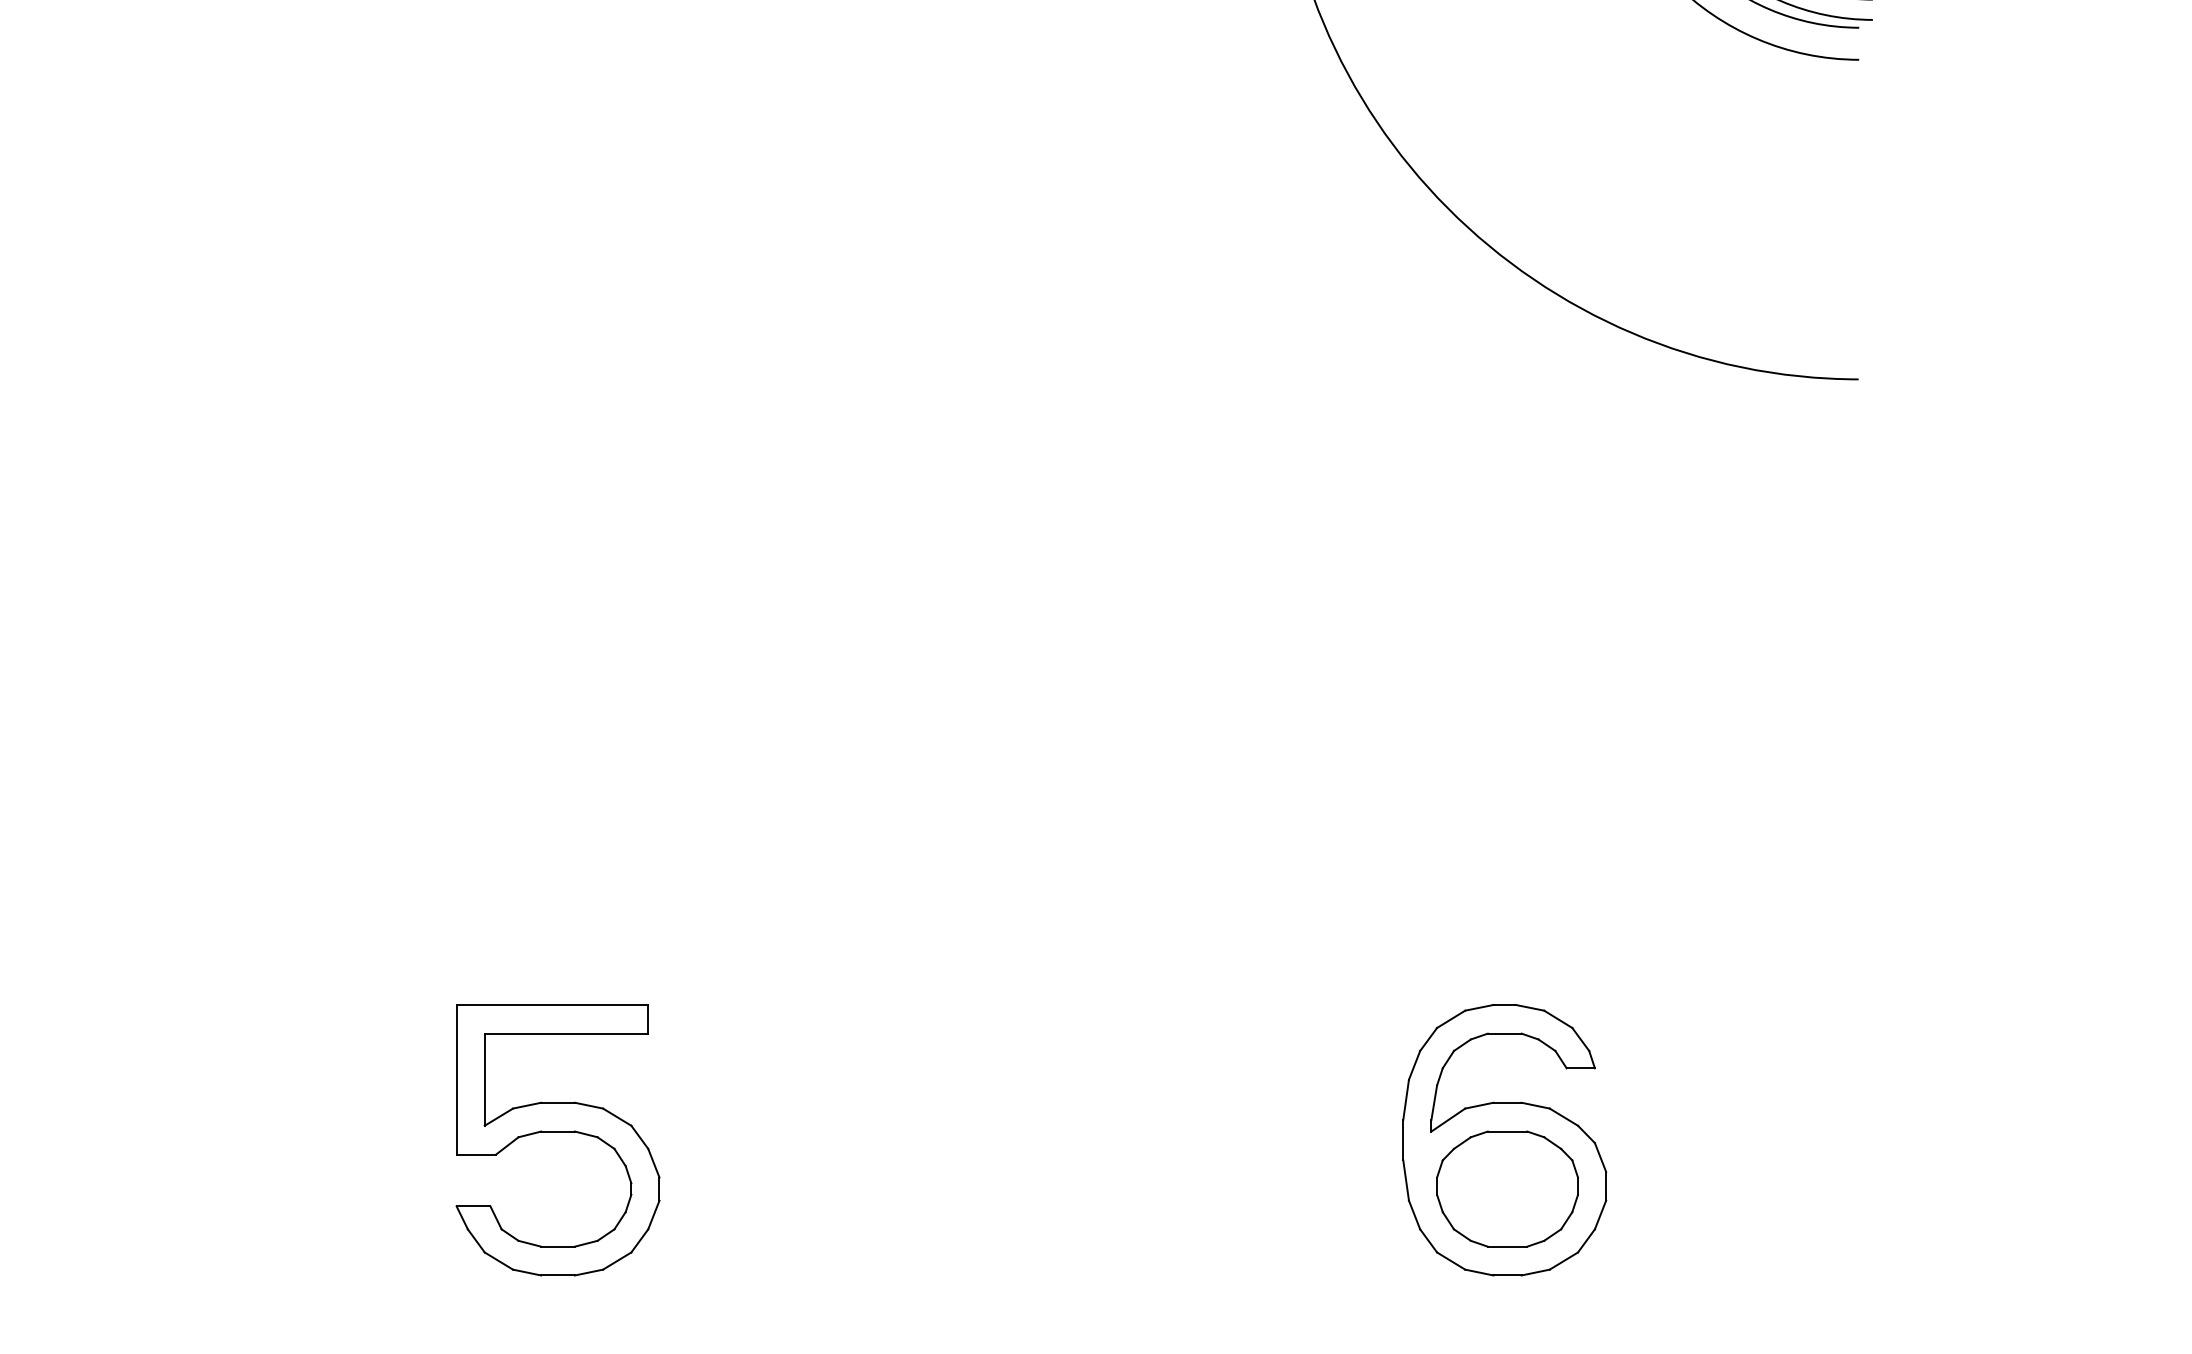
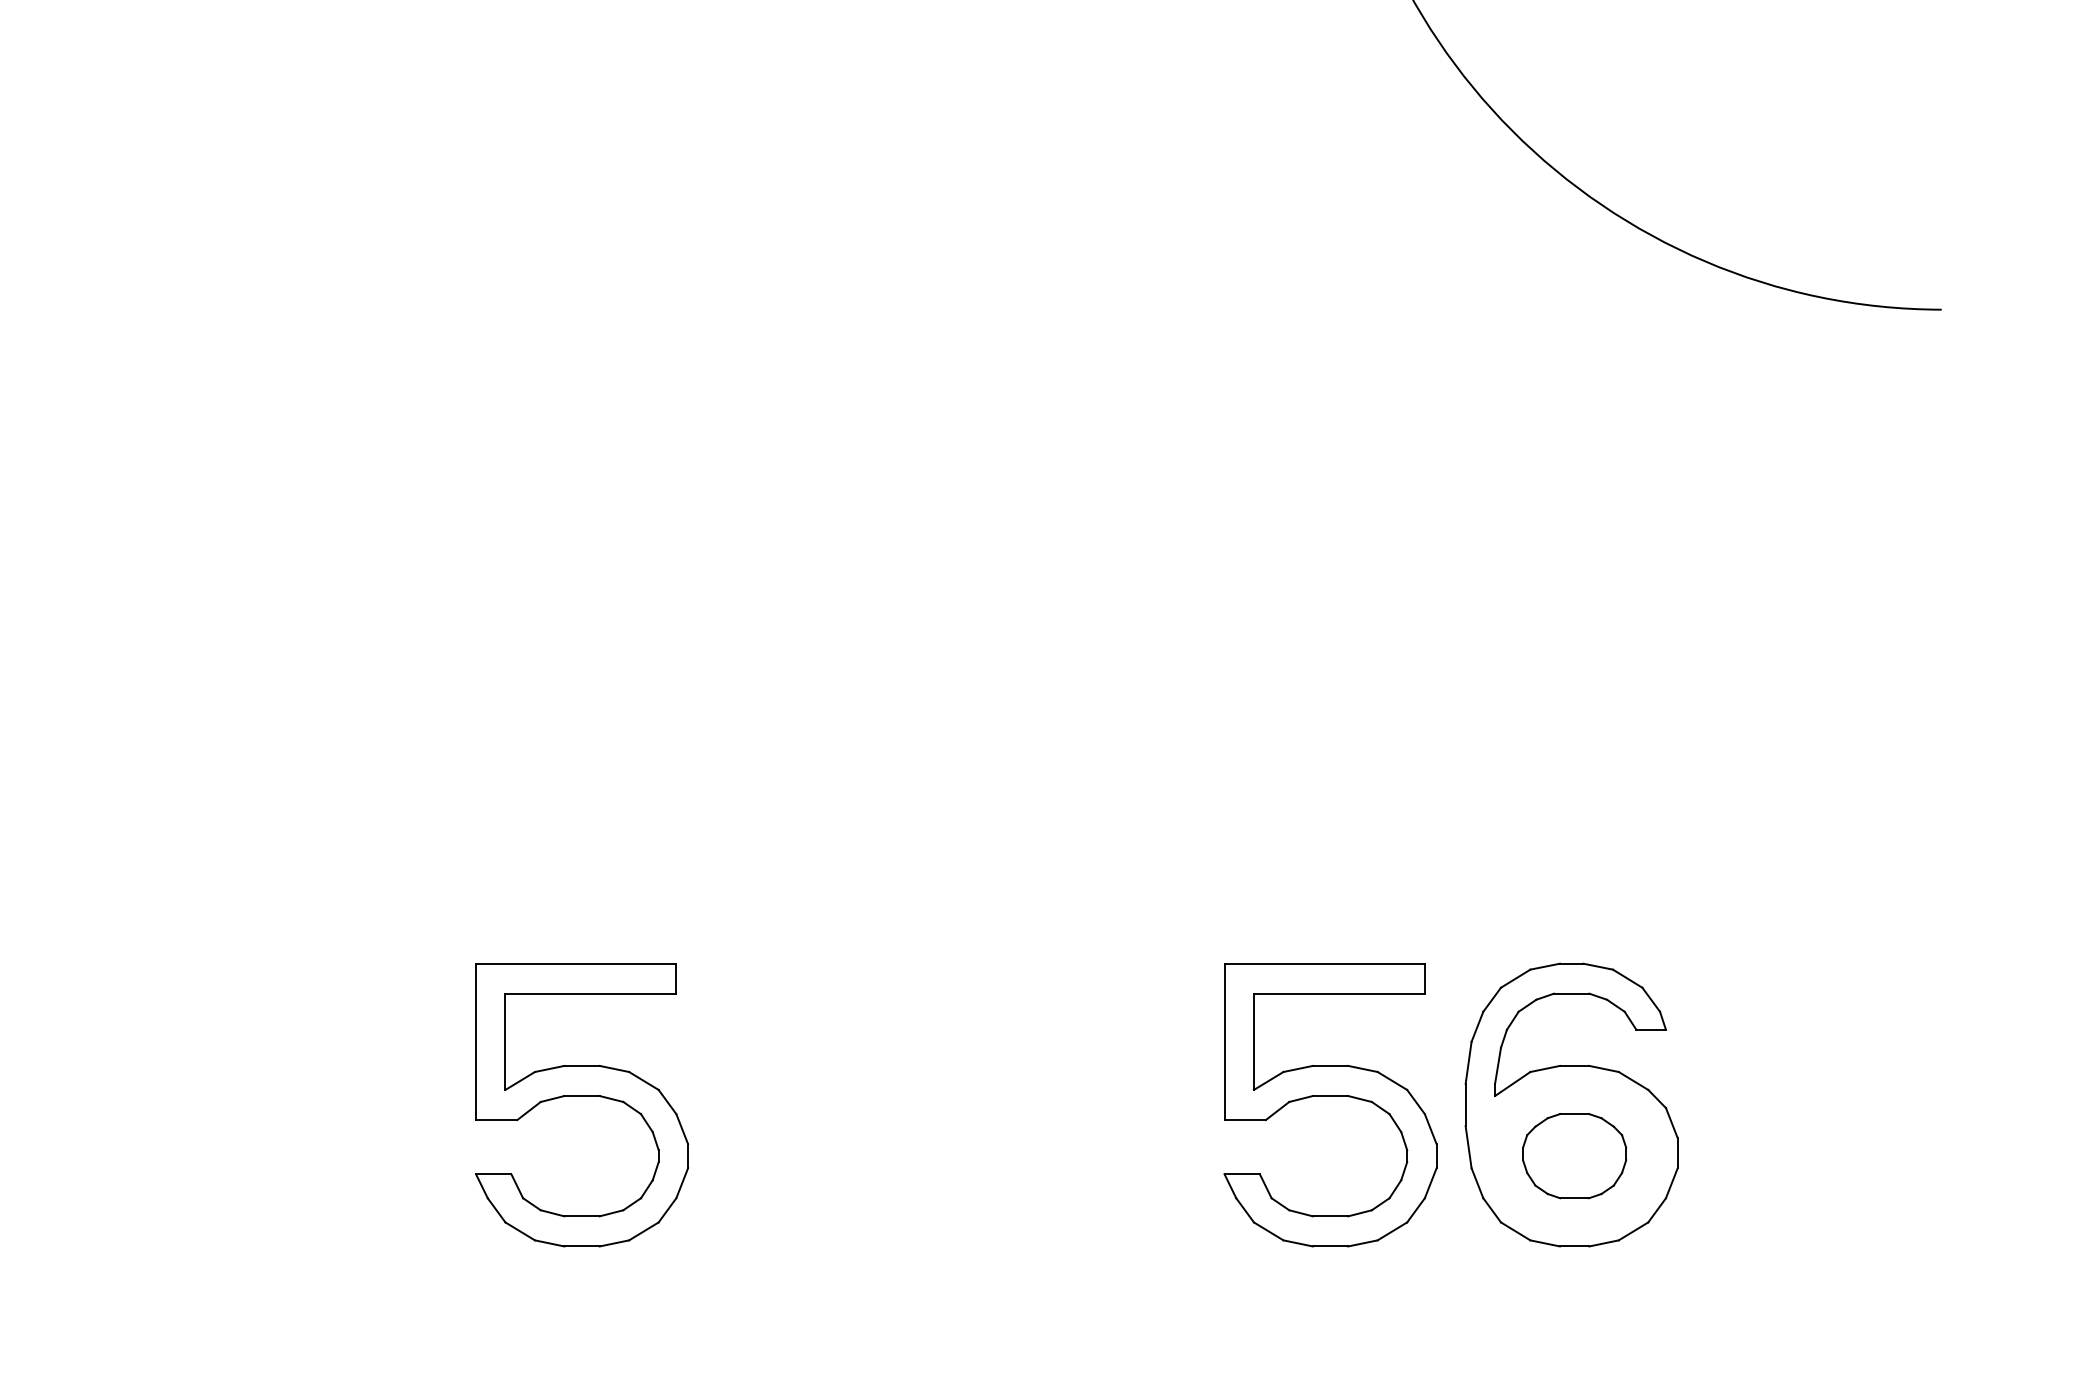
part: (1273, 1132) -> (1329, 1096), added
part: (1507, 1188) -> (1574, 1155), size x0.7

